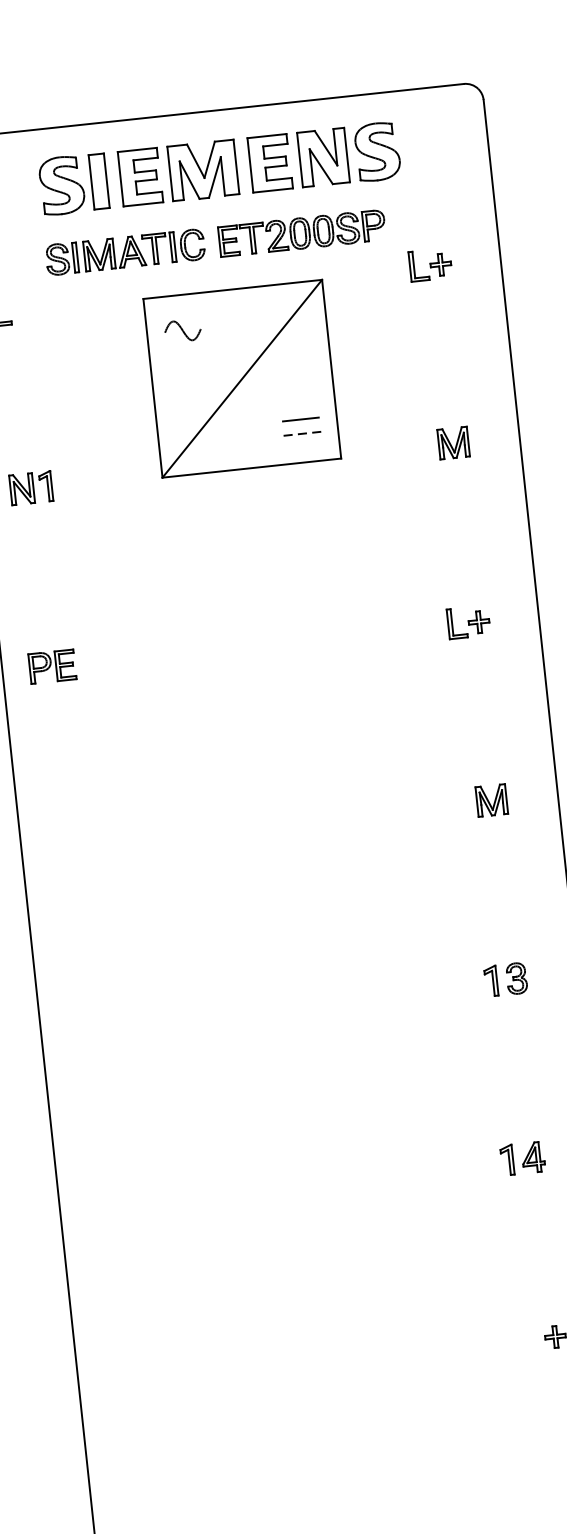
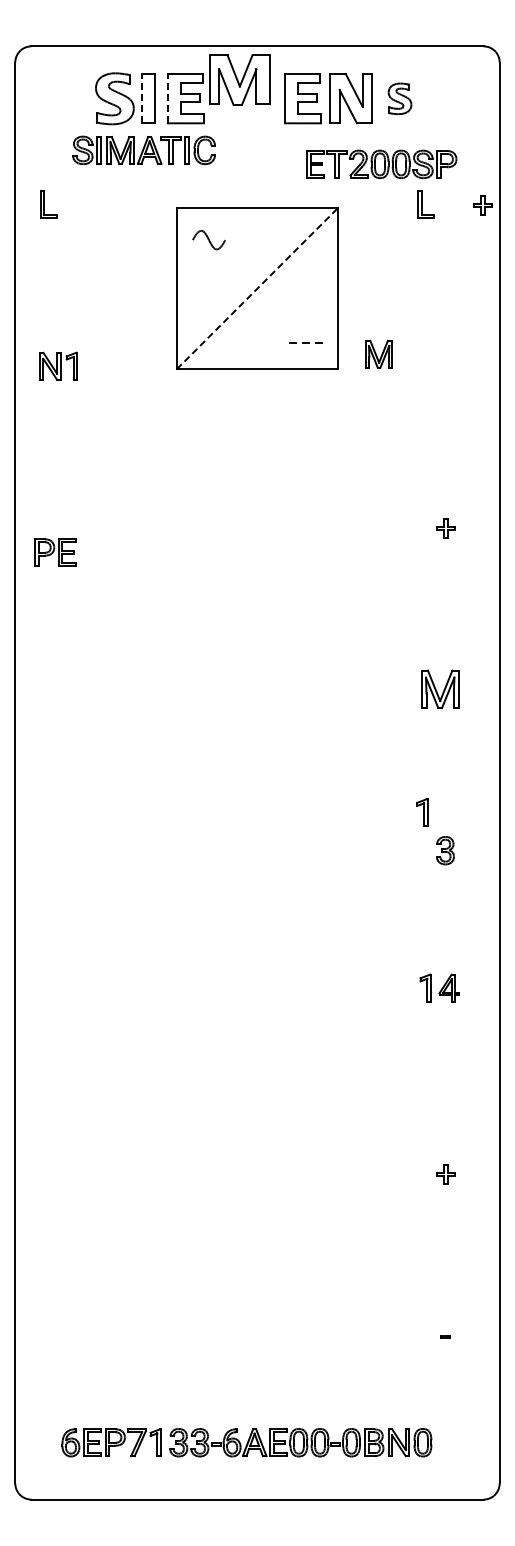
part: (376, 151) -> (399, 98), size x0.6
part: (203, 170) -> (239, 79), moved
line: (120, 179) -> (167, 98), solid -> dashed
line: (91, 182) -> (141, 98), solid -> dashed
part: (301, 232) -> (381, 163), moved
part: (124, 252) -> (143, 150), moved
part: (440, 264) -> (482, 205), moved
line: (242, 378) -> (257, 288), solid -> dashed
line: (300, 419) -> (305, 330), removed
part: (452, 442) -> (378, 353), moved
part: (456, 623) -> (425, 527), removed
part: (52, 666) -> (55, 552), moved
part: (491, 799) -> (439, 688), size x1.4
part: (491, 981) -> (422, 812), moved
part: (522, 1158) -> (439, 987), moved

